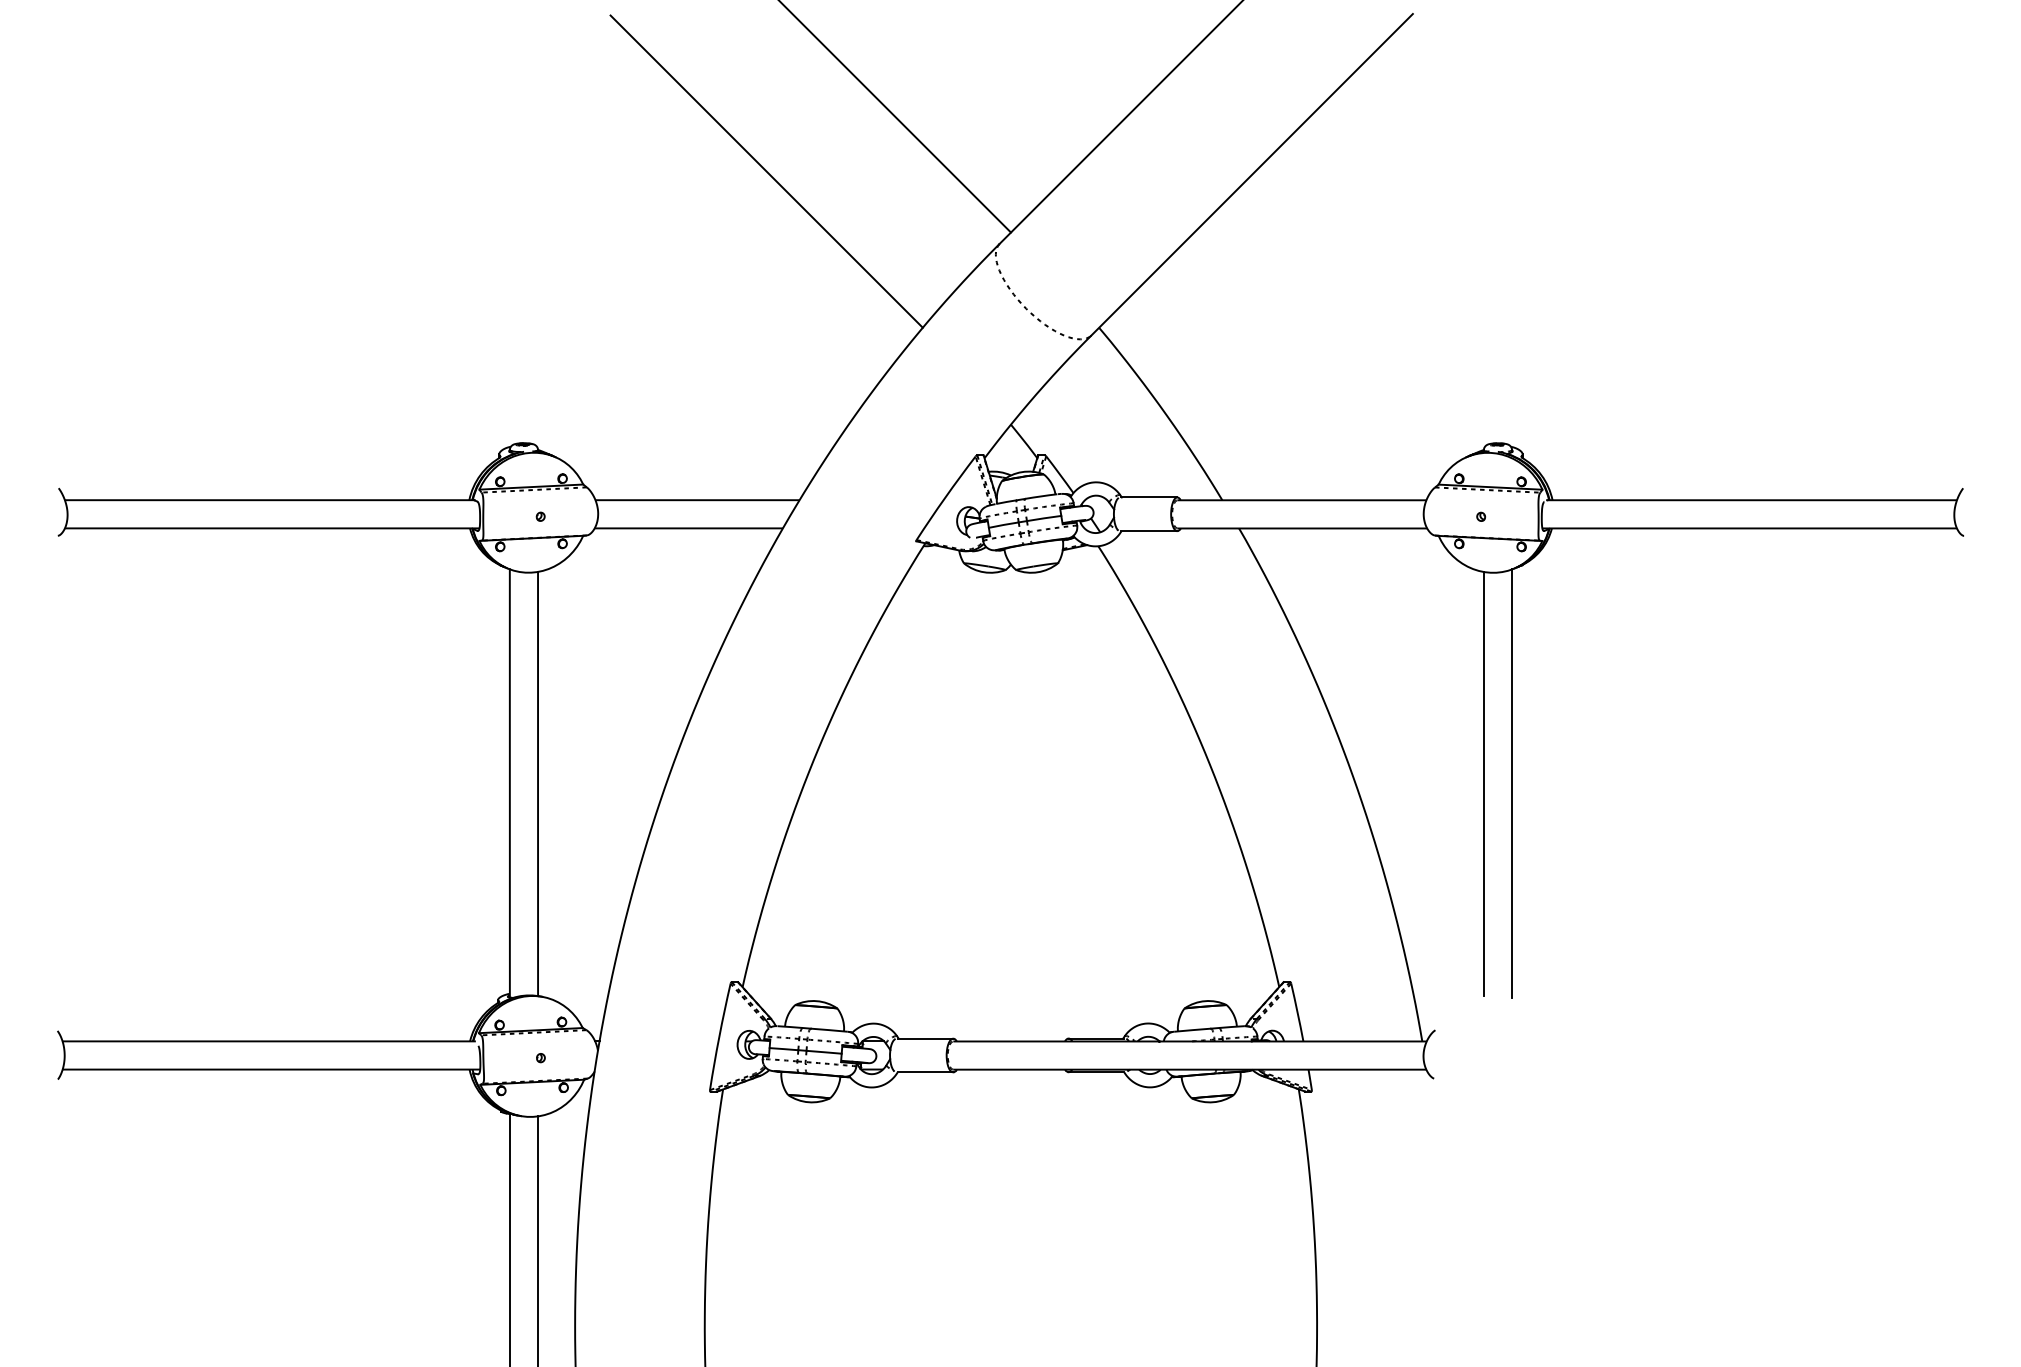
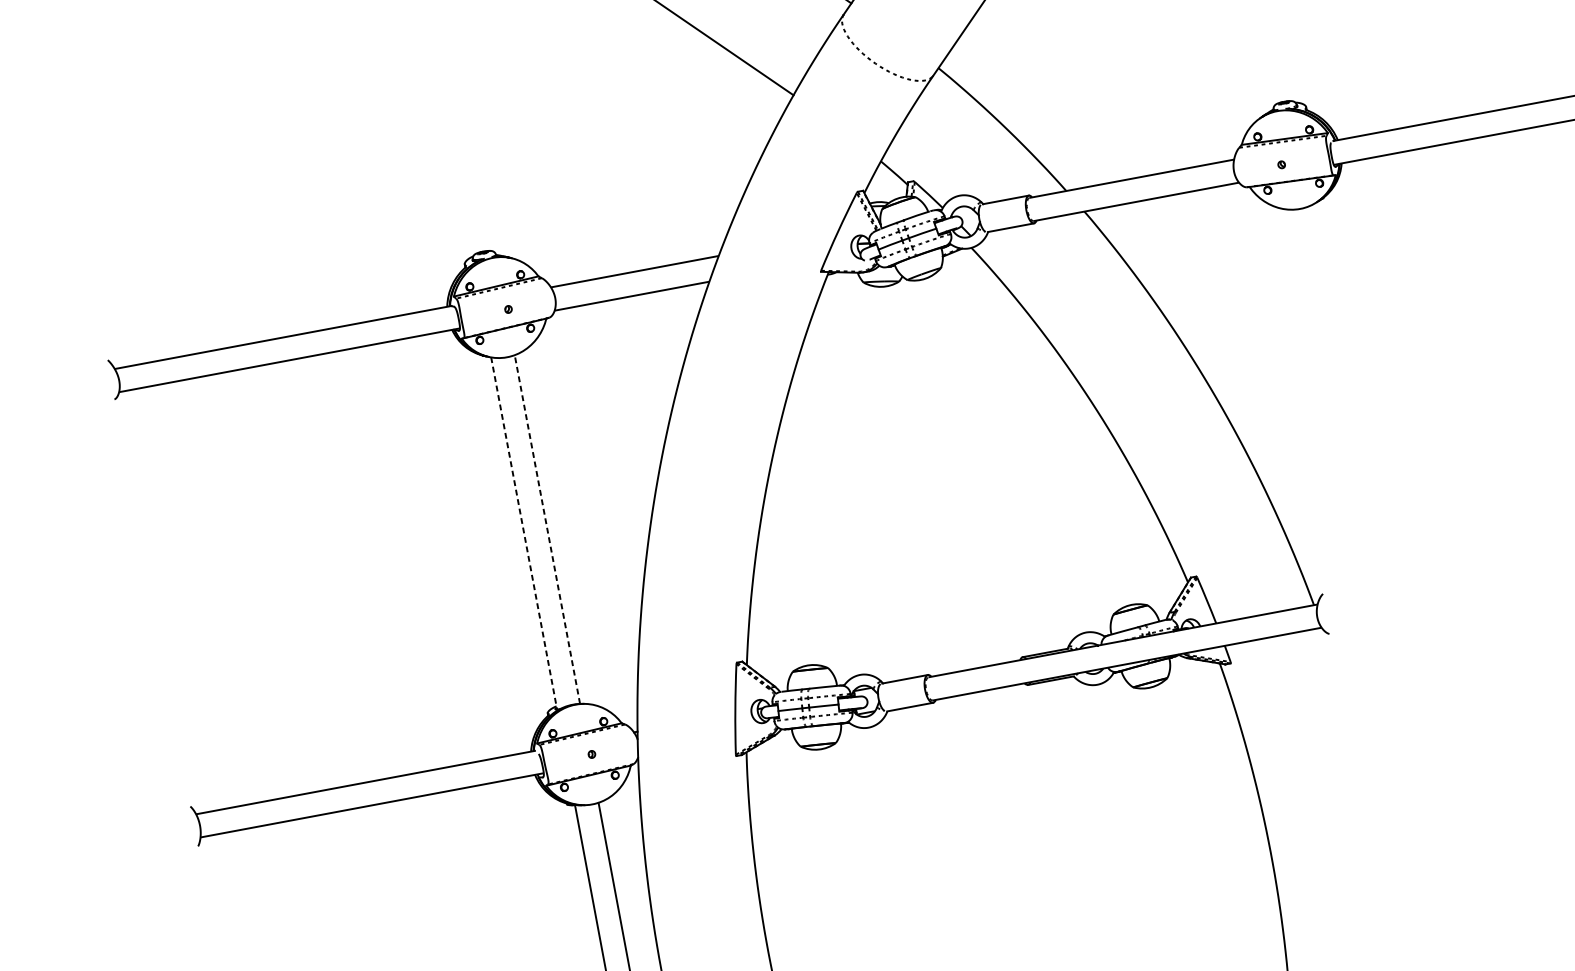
line: (509, 783) -> (523, 533), solid -> dashed
line: (538, 783) -> (547, 529), solid -> dashed
line: (1512, 783) -> (1348, 379), removed
line: (1483, 784) -> (1324, 384), removed

